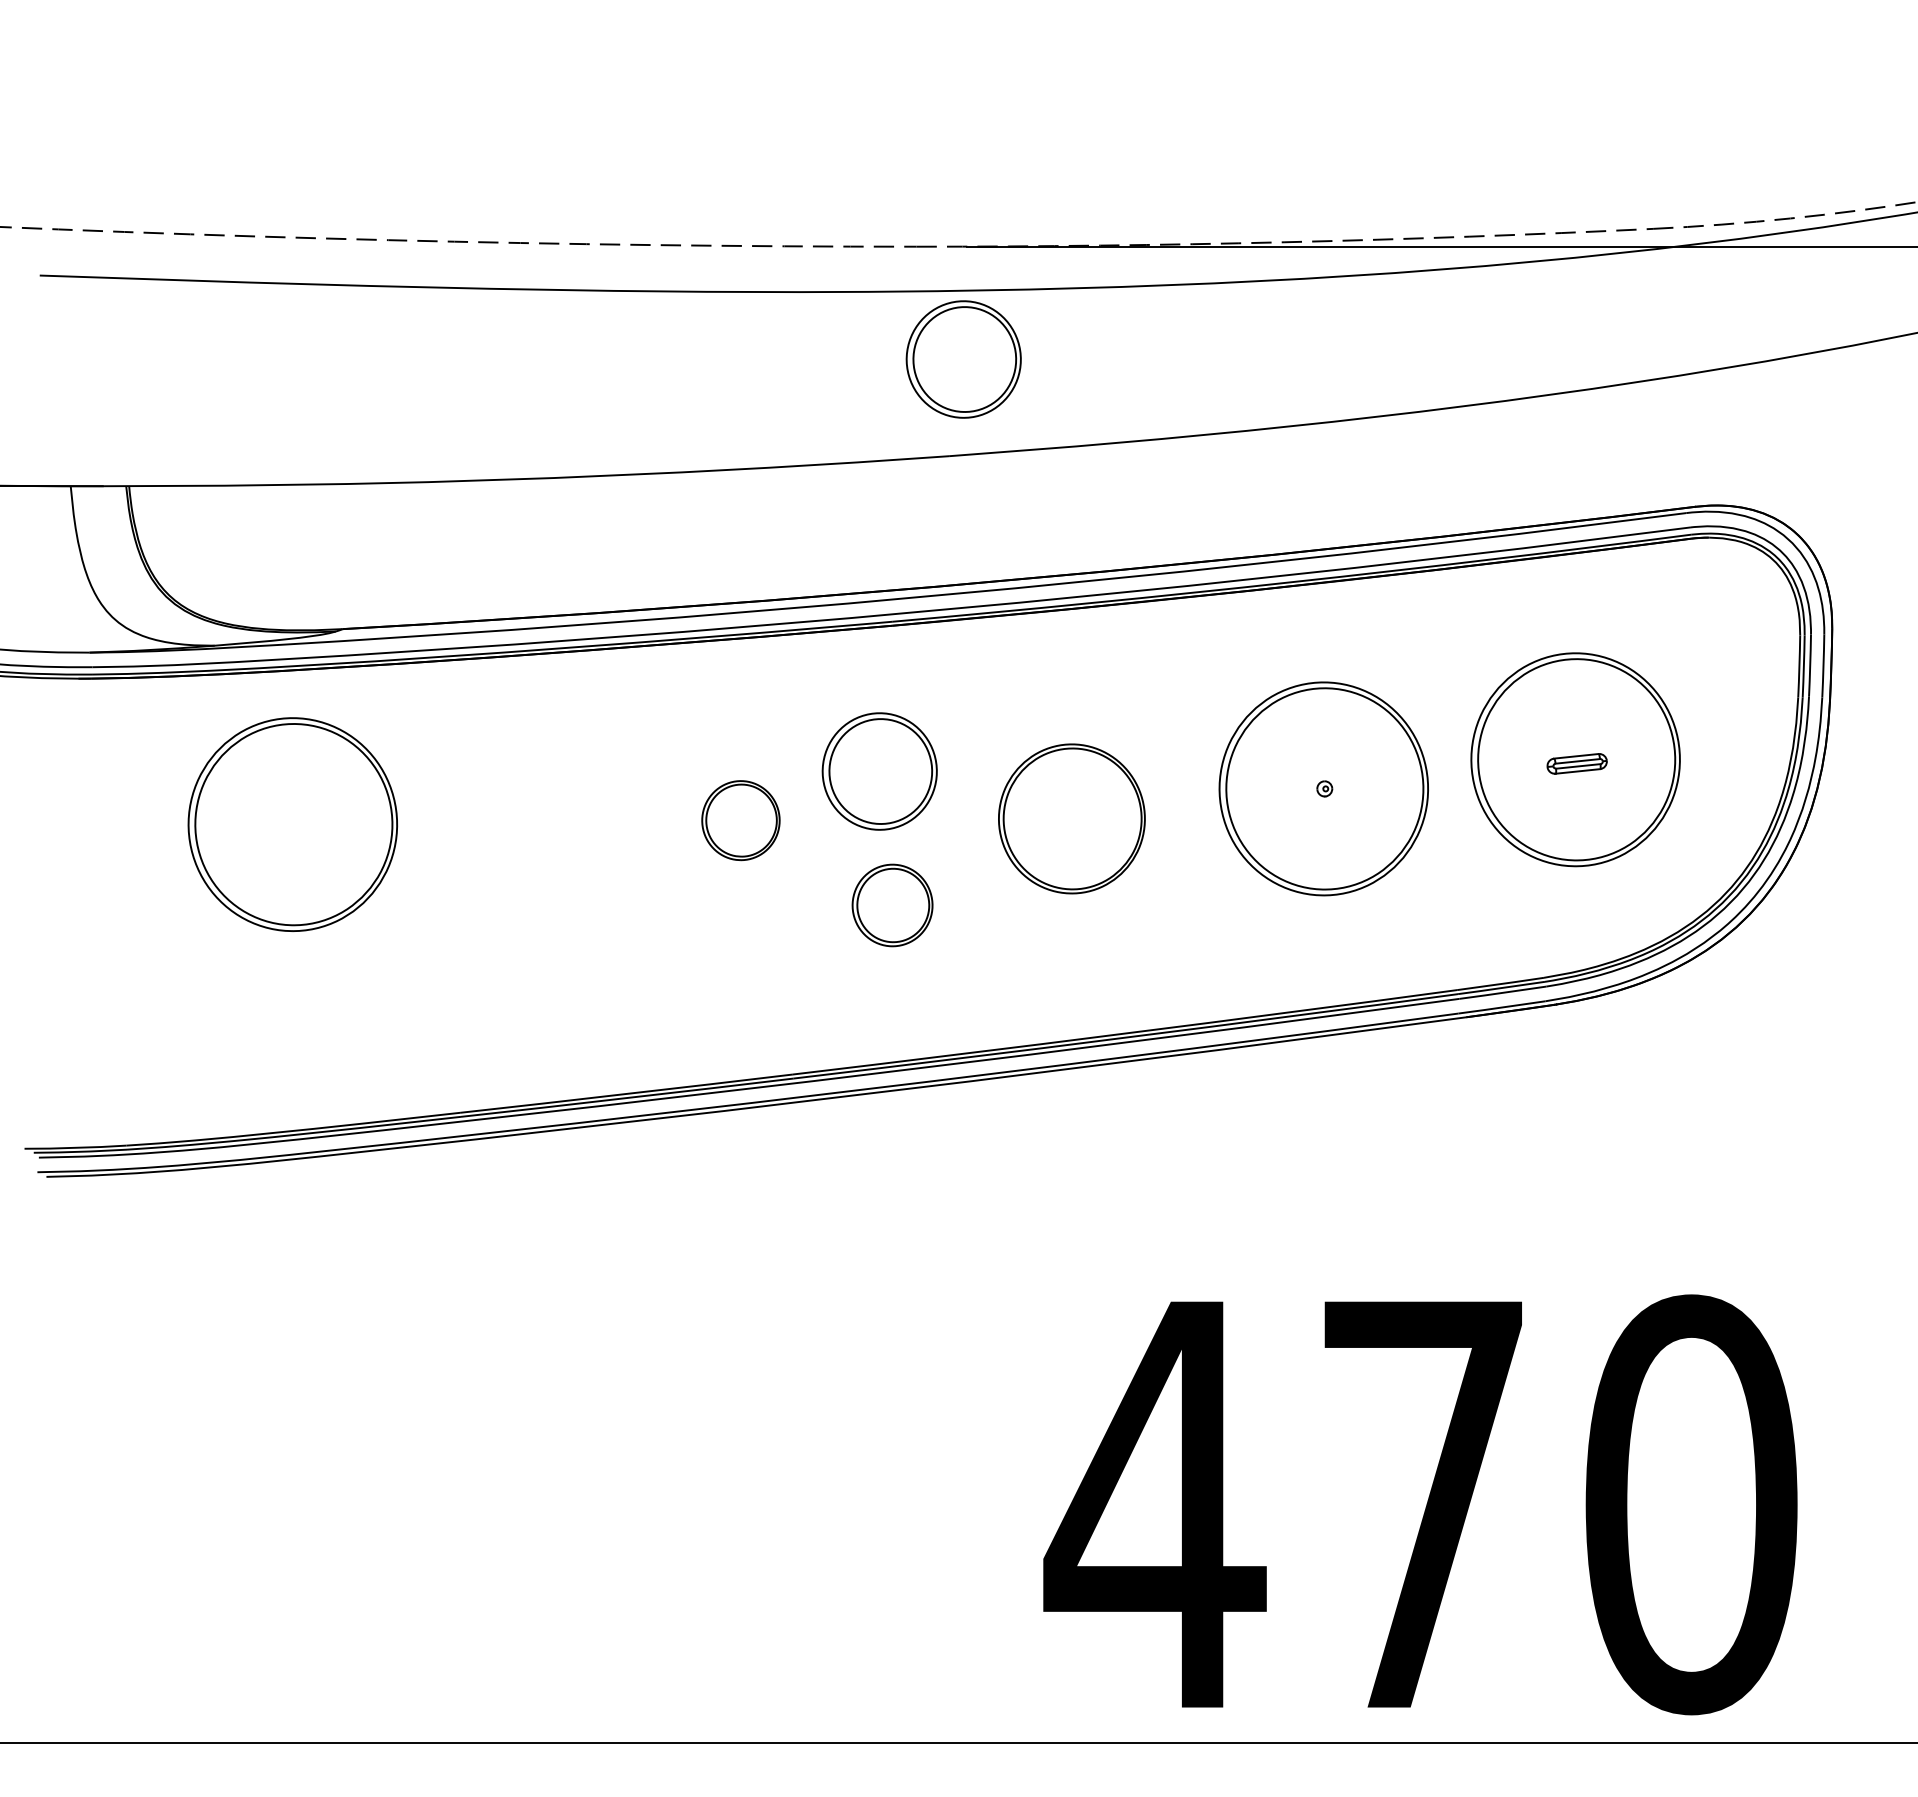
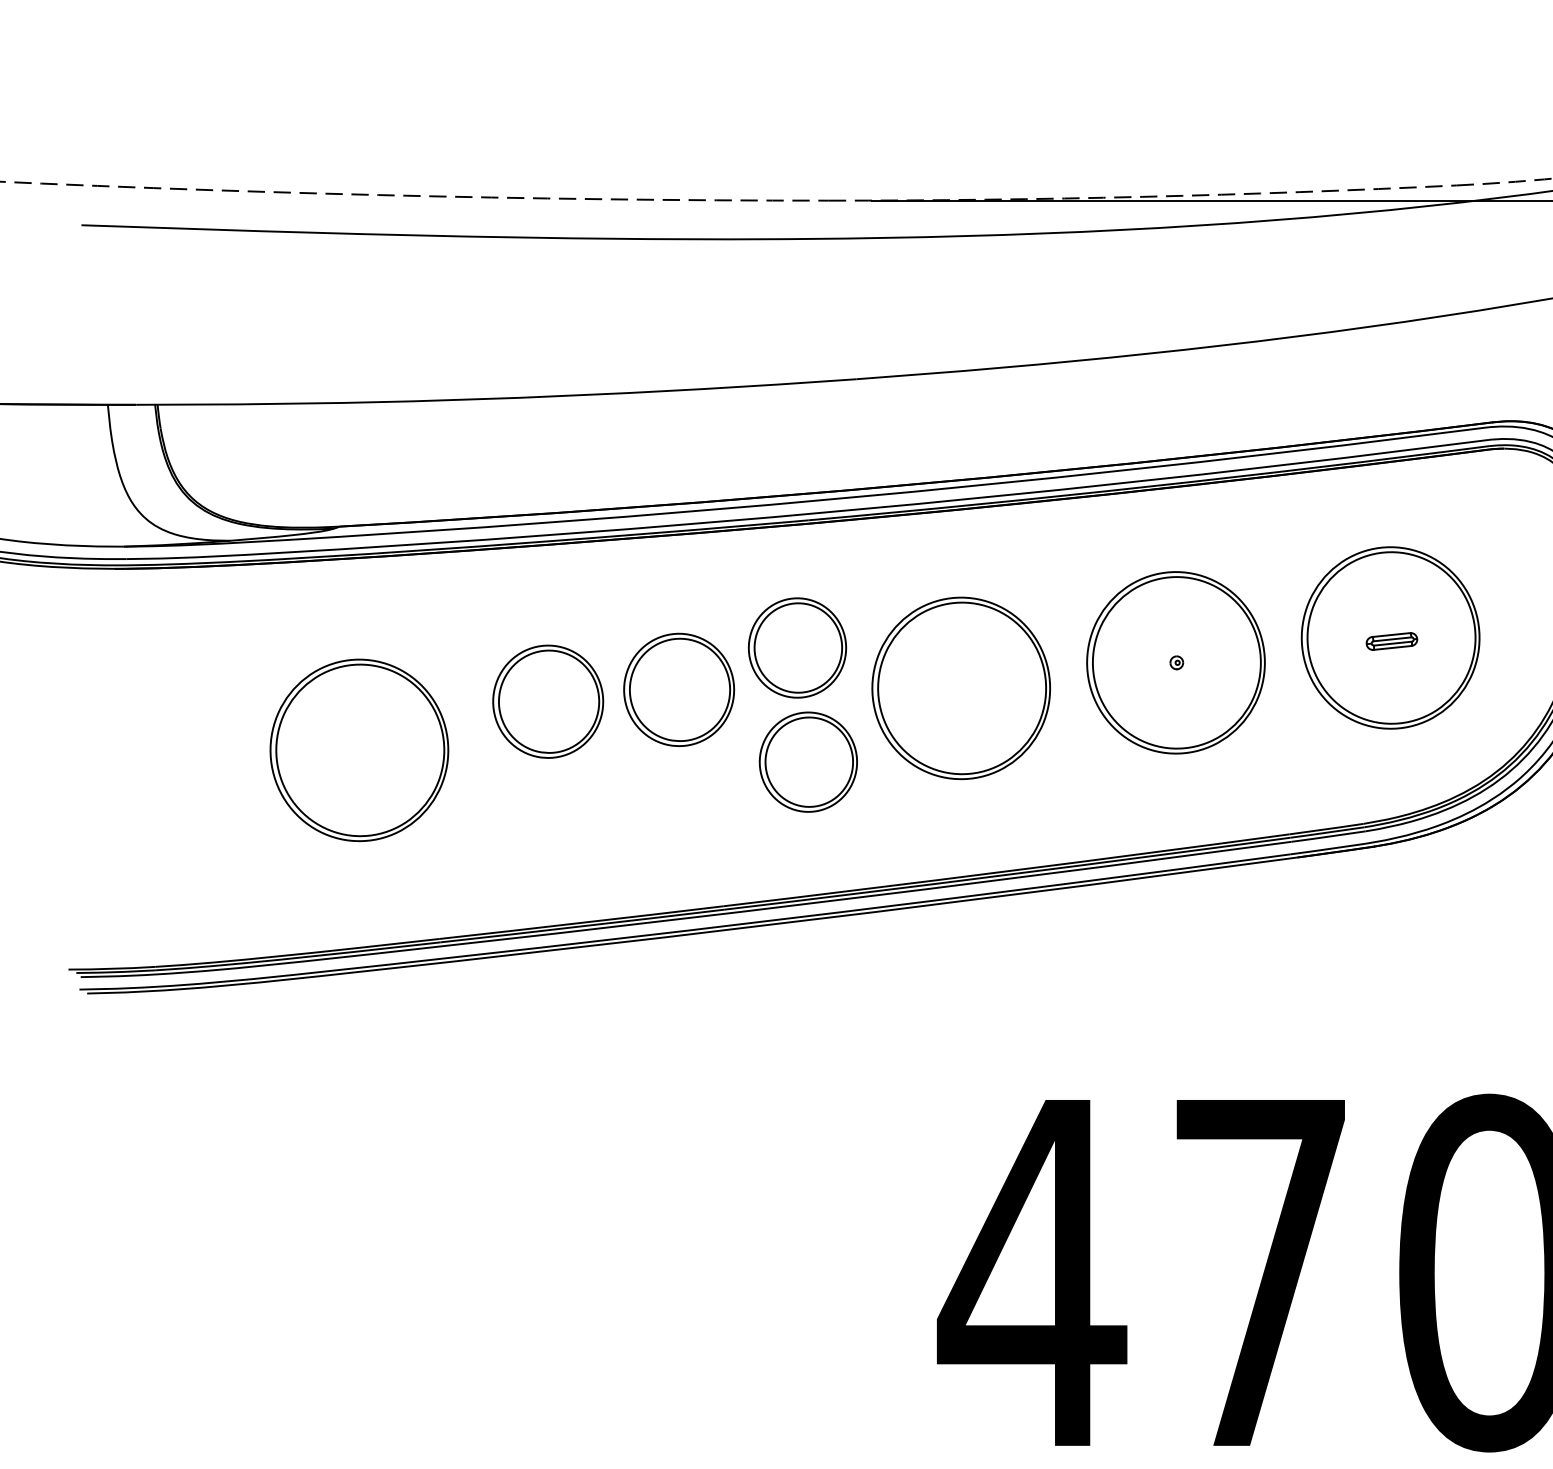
part: (963, 359) -> (868, 296), removed
part: (1071, 818) -> (960, 688), size x1.43
part: (740, 820) -> (678, 689), size x1.67
part: (292, 824) -> (359, 750), moved
part: (586, 834) -> (547, 701), added
part: (892, 905) -> (808, 762), size x1.43

